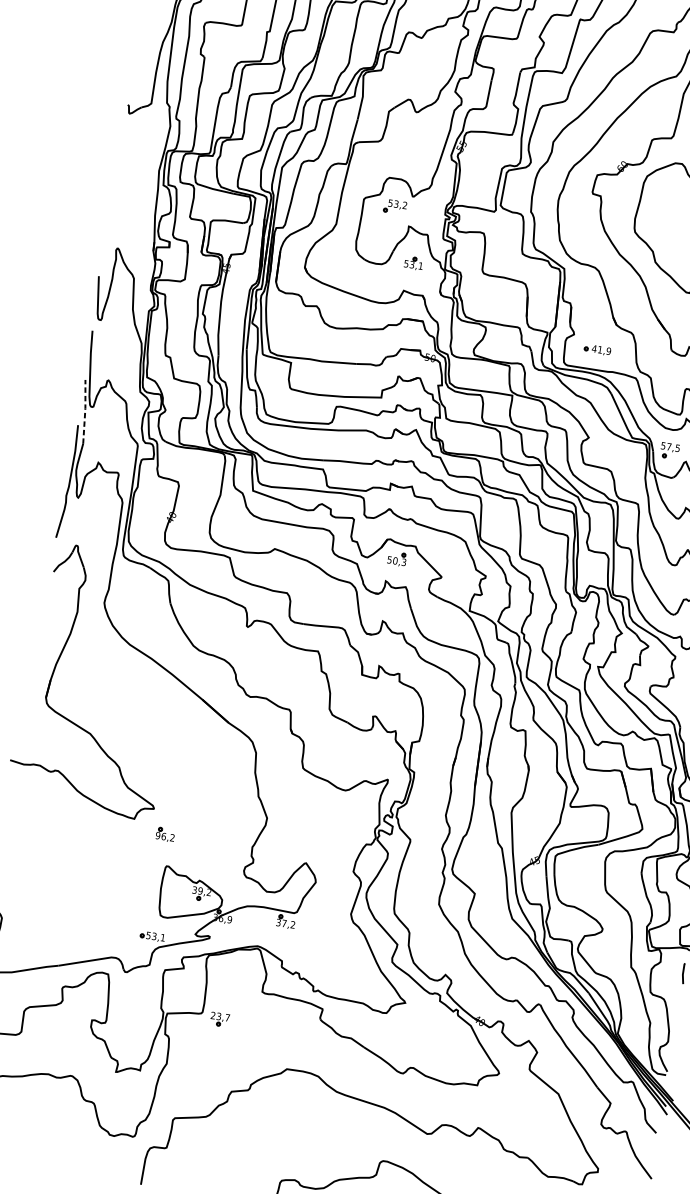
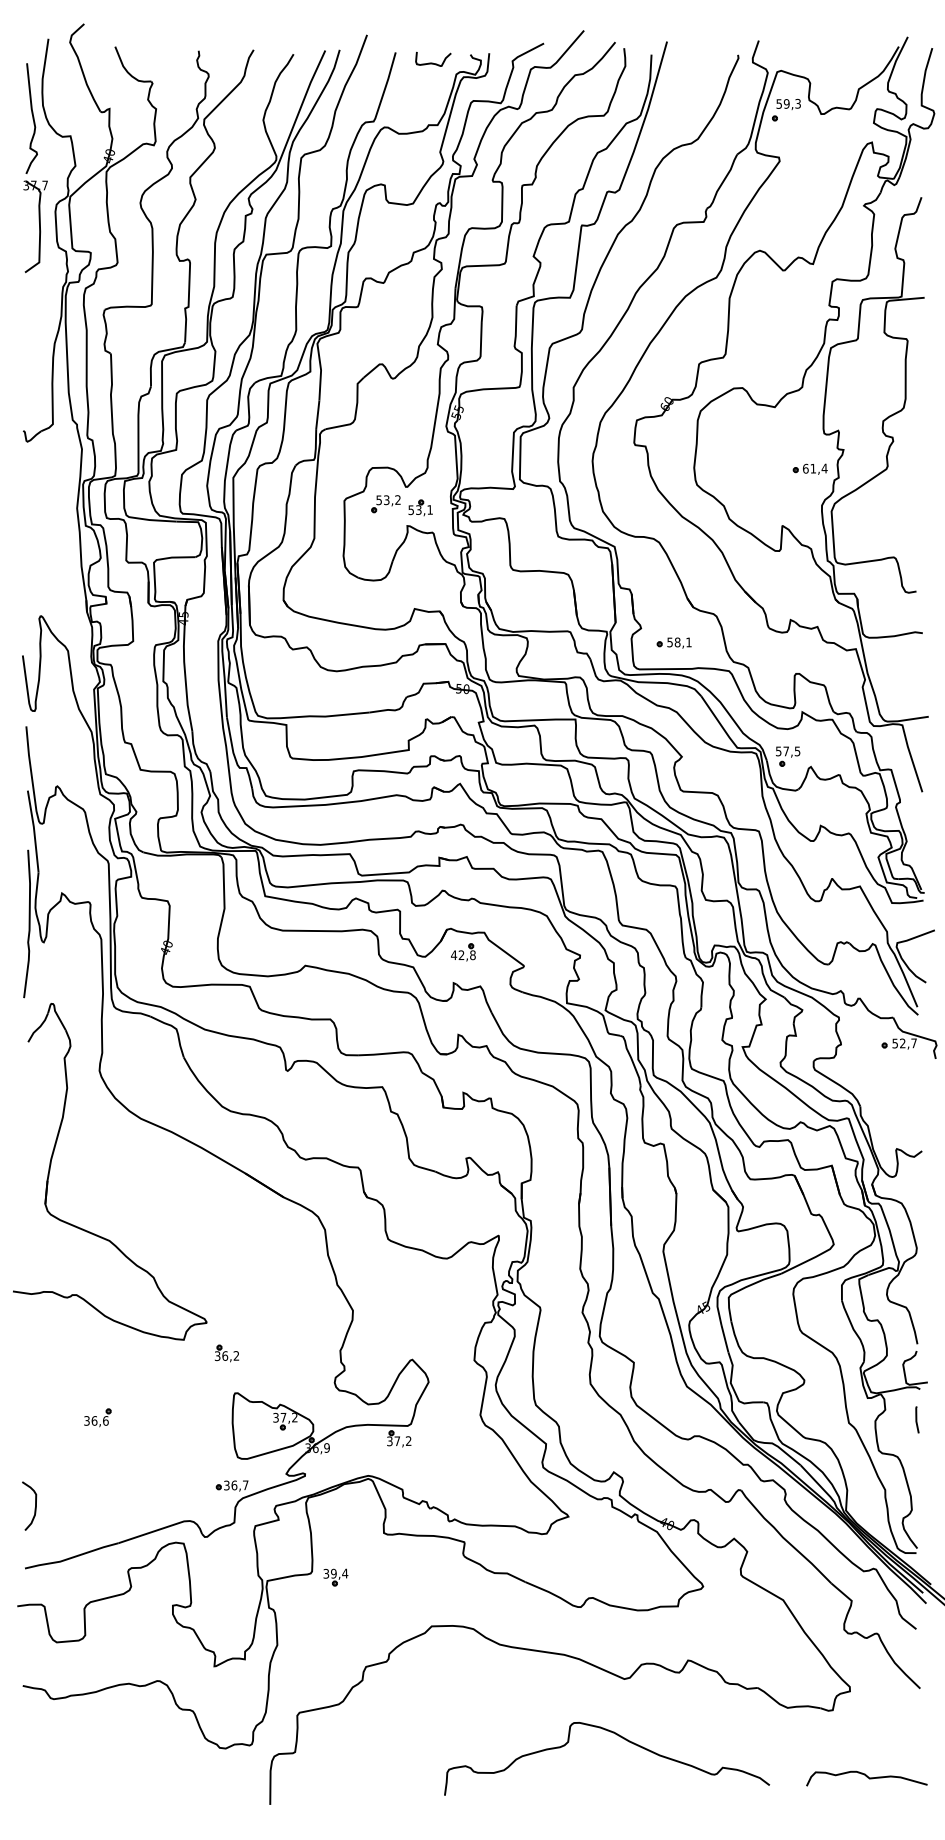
part: (413, 263) -> (420, 507), moved
text: (601, 350) -> (679, 642), 41,9 -> 58,1
line: (85, 411) -> (34, 830), dashed -> solid
text: (396, 561) -> (463, 955), 50,3 -> 42,8
text: (158, 835) -> (217, 1355), 96,2 -> 36,2
part: (58, 867) -> (97, 1417), added
text: (200, 890) -> (283, 1417), 39,2 -> 37,2
text: (155, 936) -> (236, 1485), 53,1 -> 36,7
text: (220, 1016) -> (335, 1573), 23,7 -> 39,4

